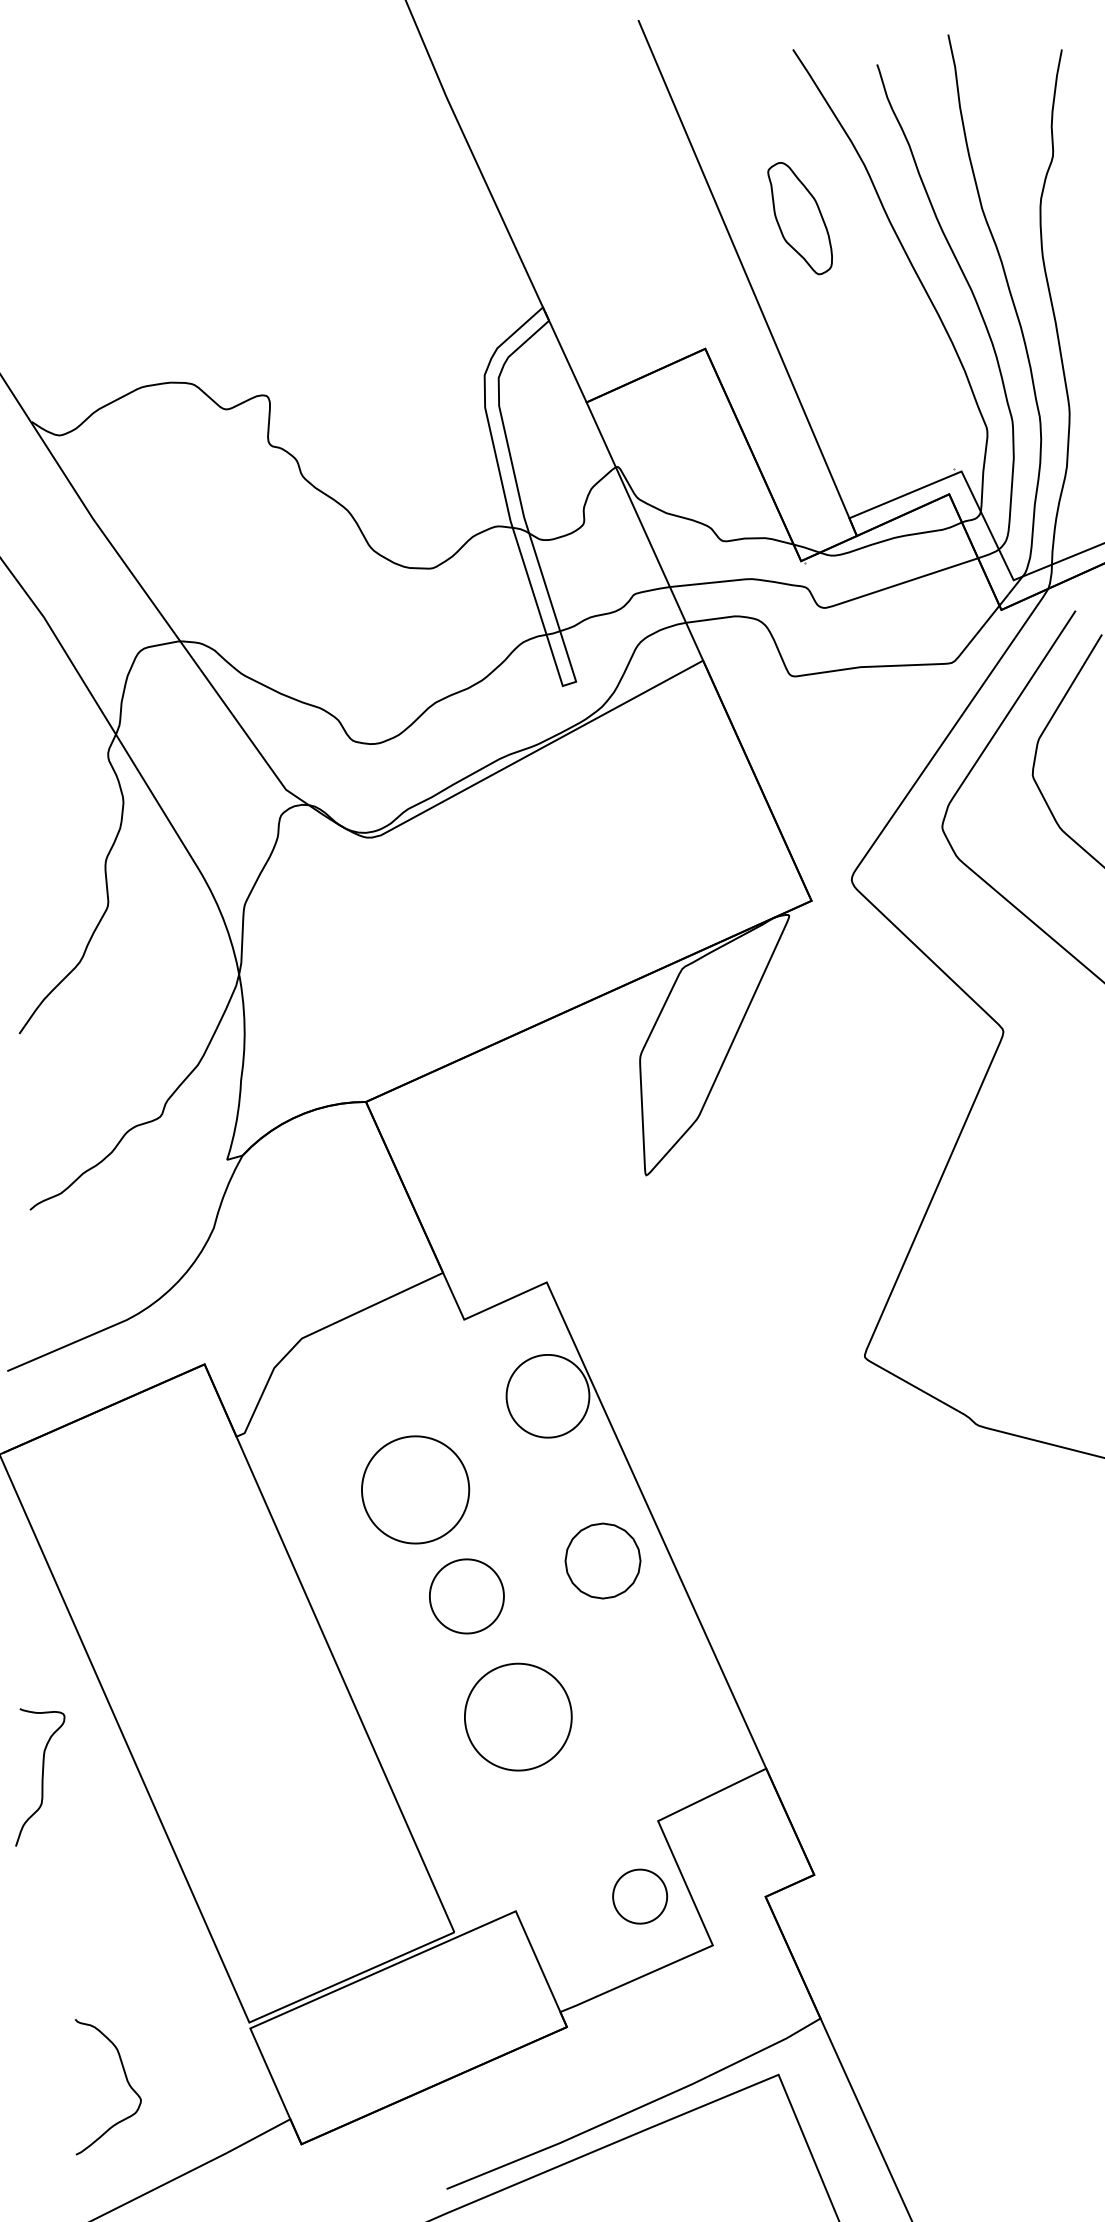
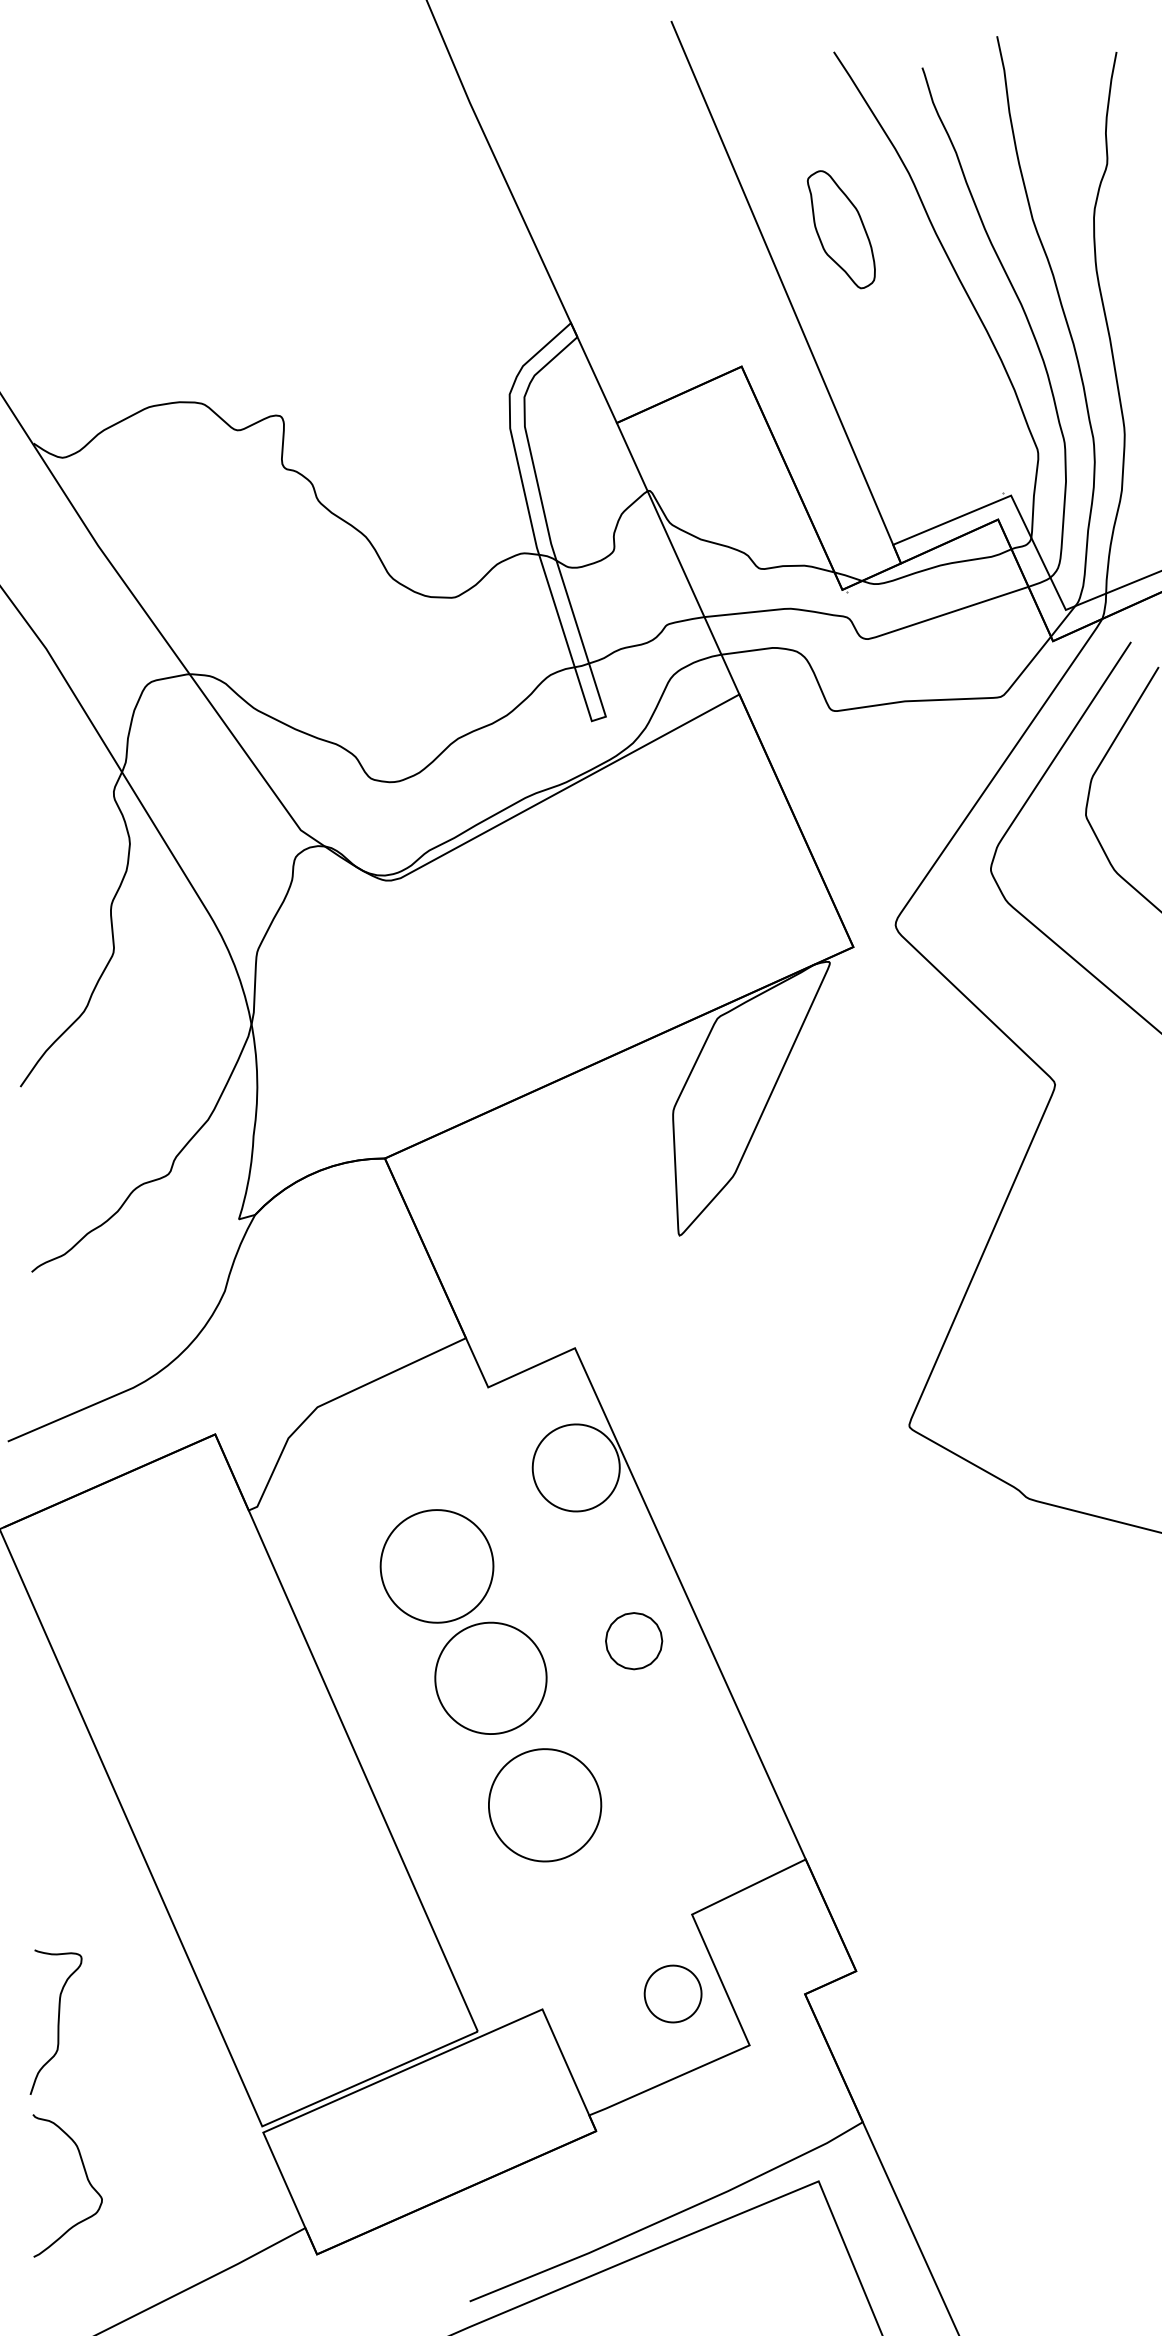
part: (602, 1560) -> (633, 1640), size x0.71
part: (466, 1596) -> (490, 1678), size x1.43
curve: (41, 1777) -> (57, 2022), moved
curve: (126, 2081) -> (86, 2179), moved

